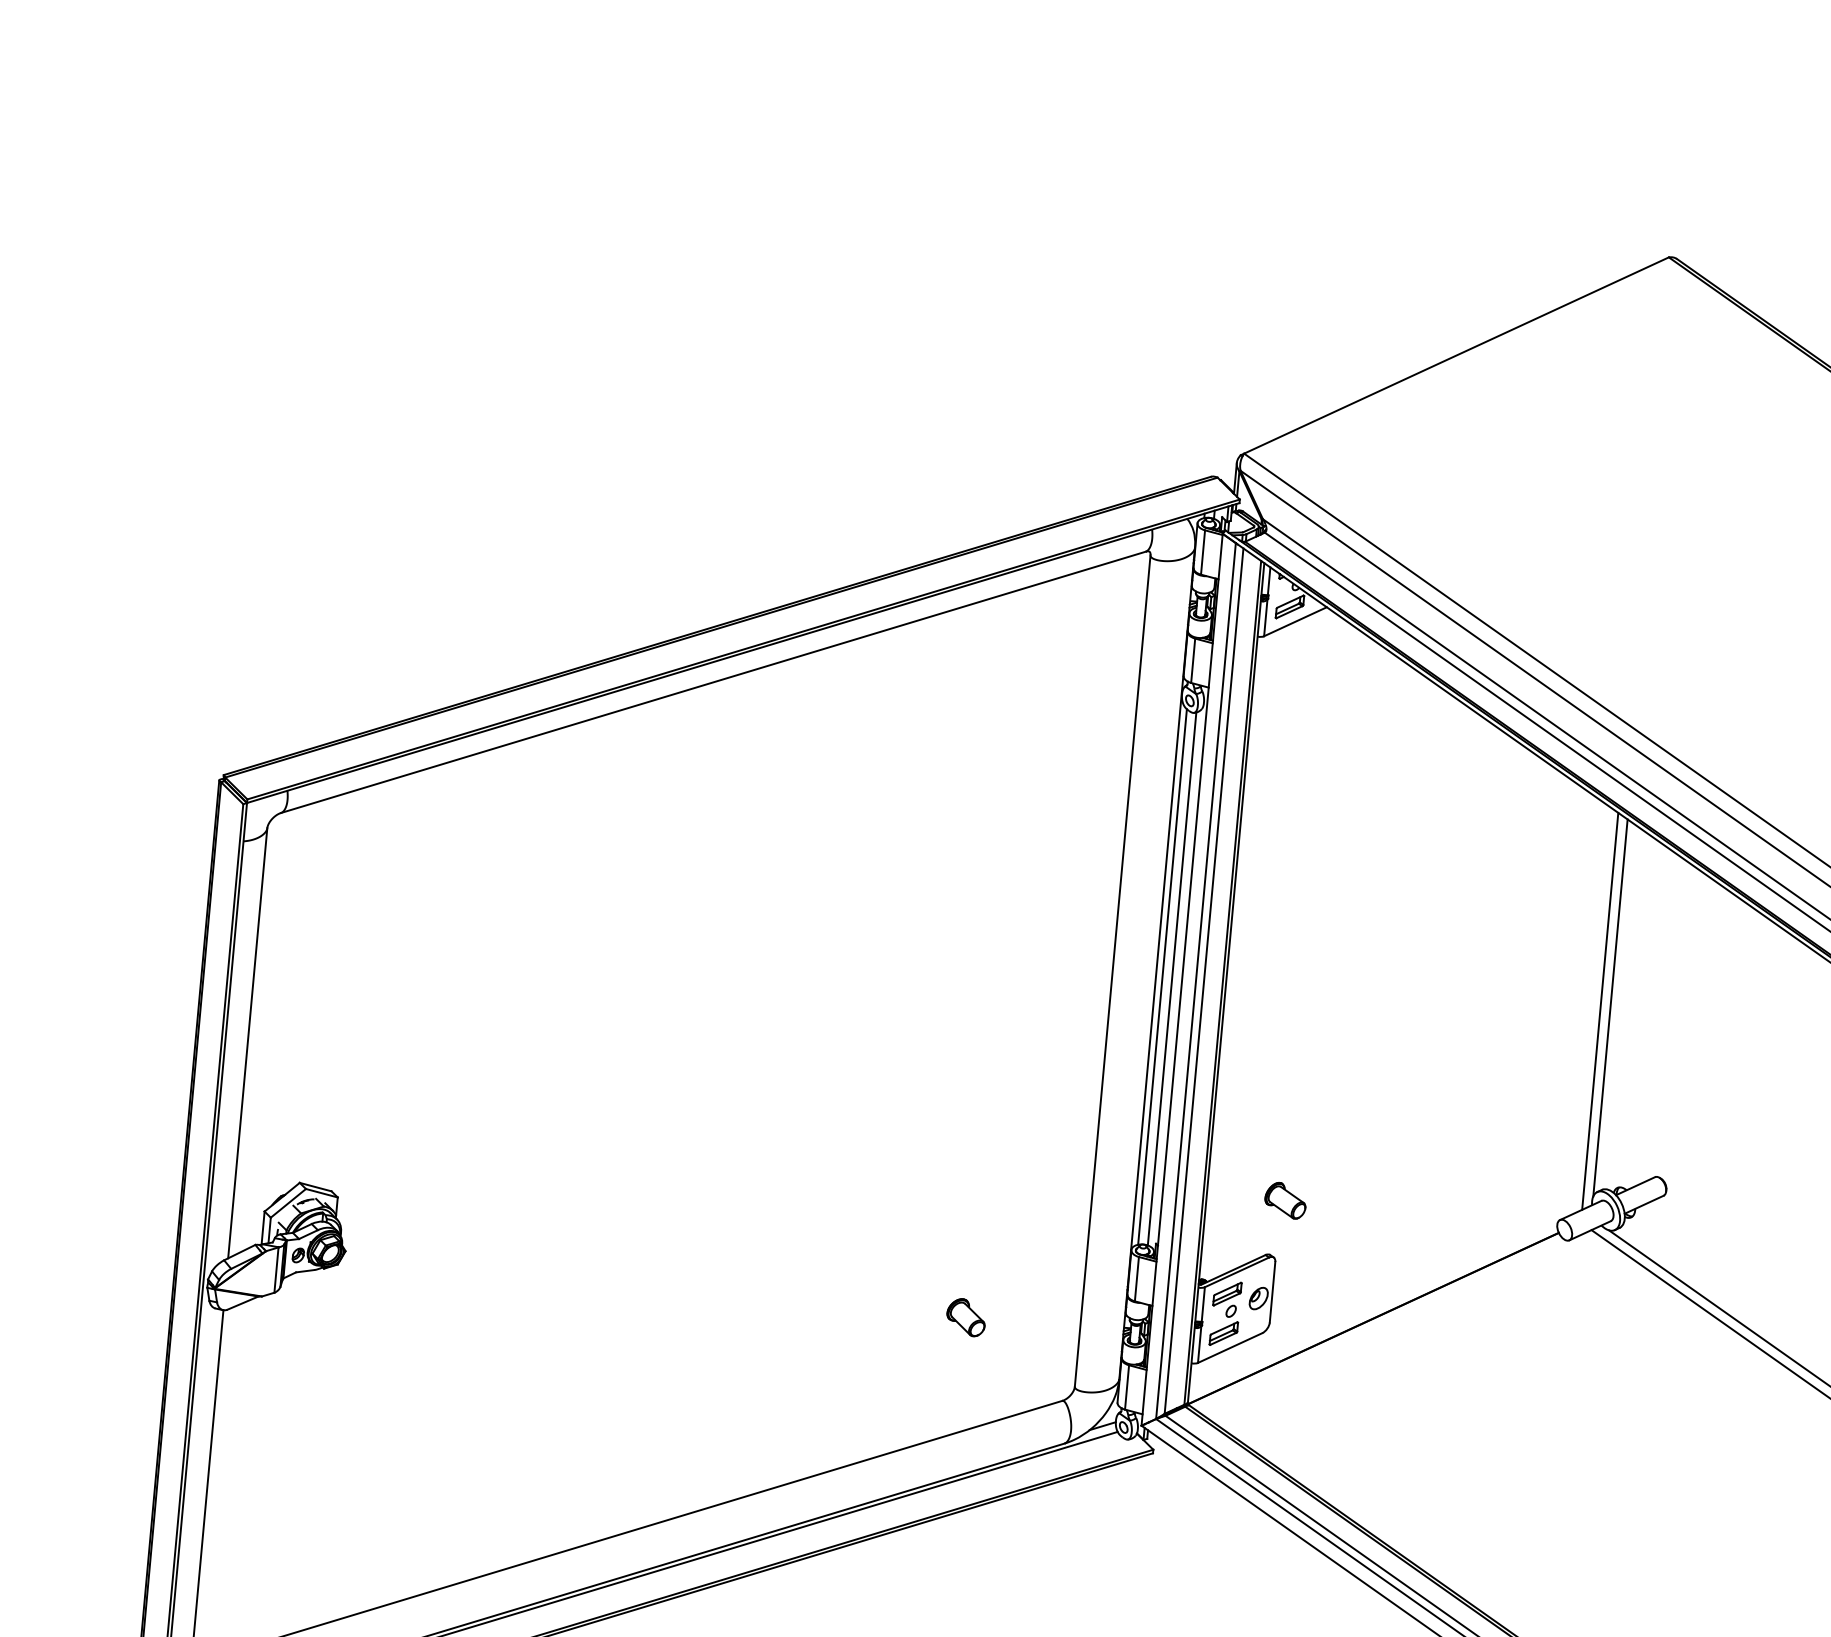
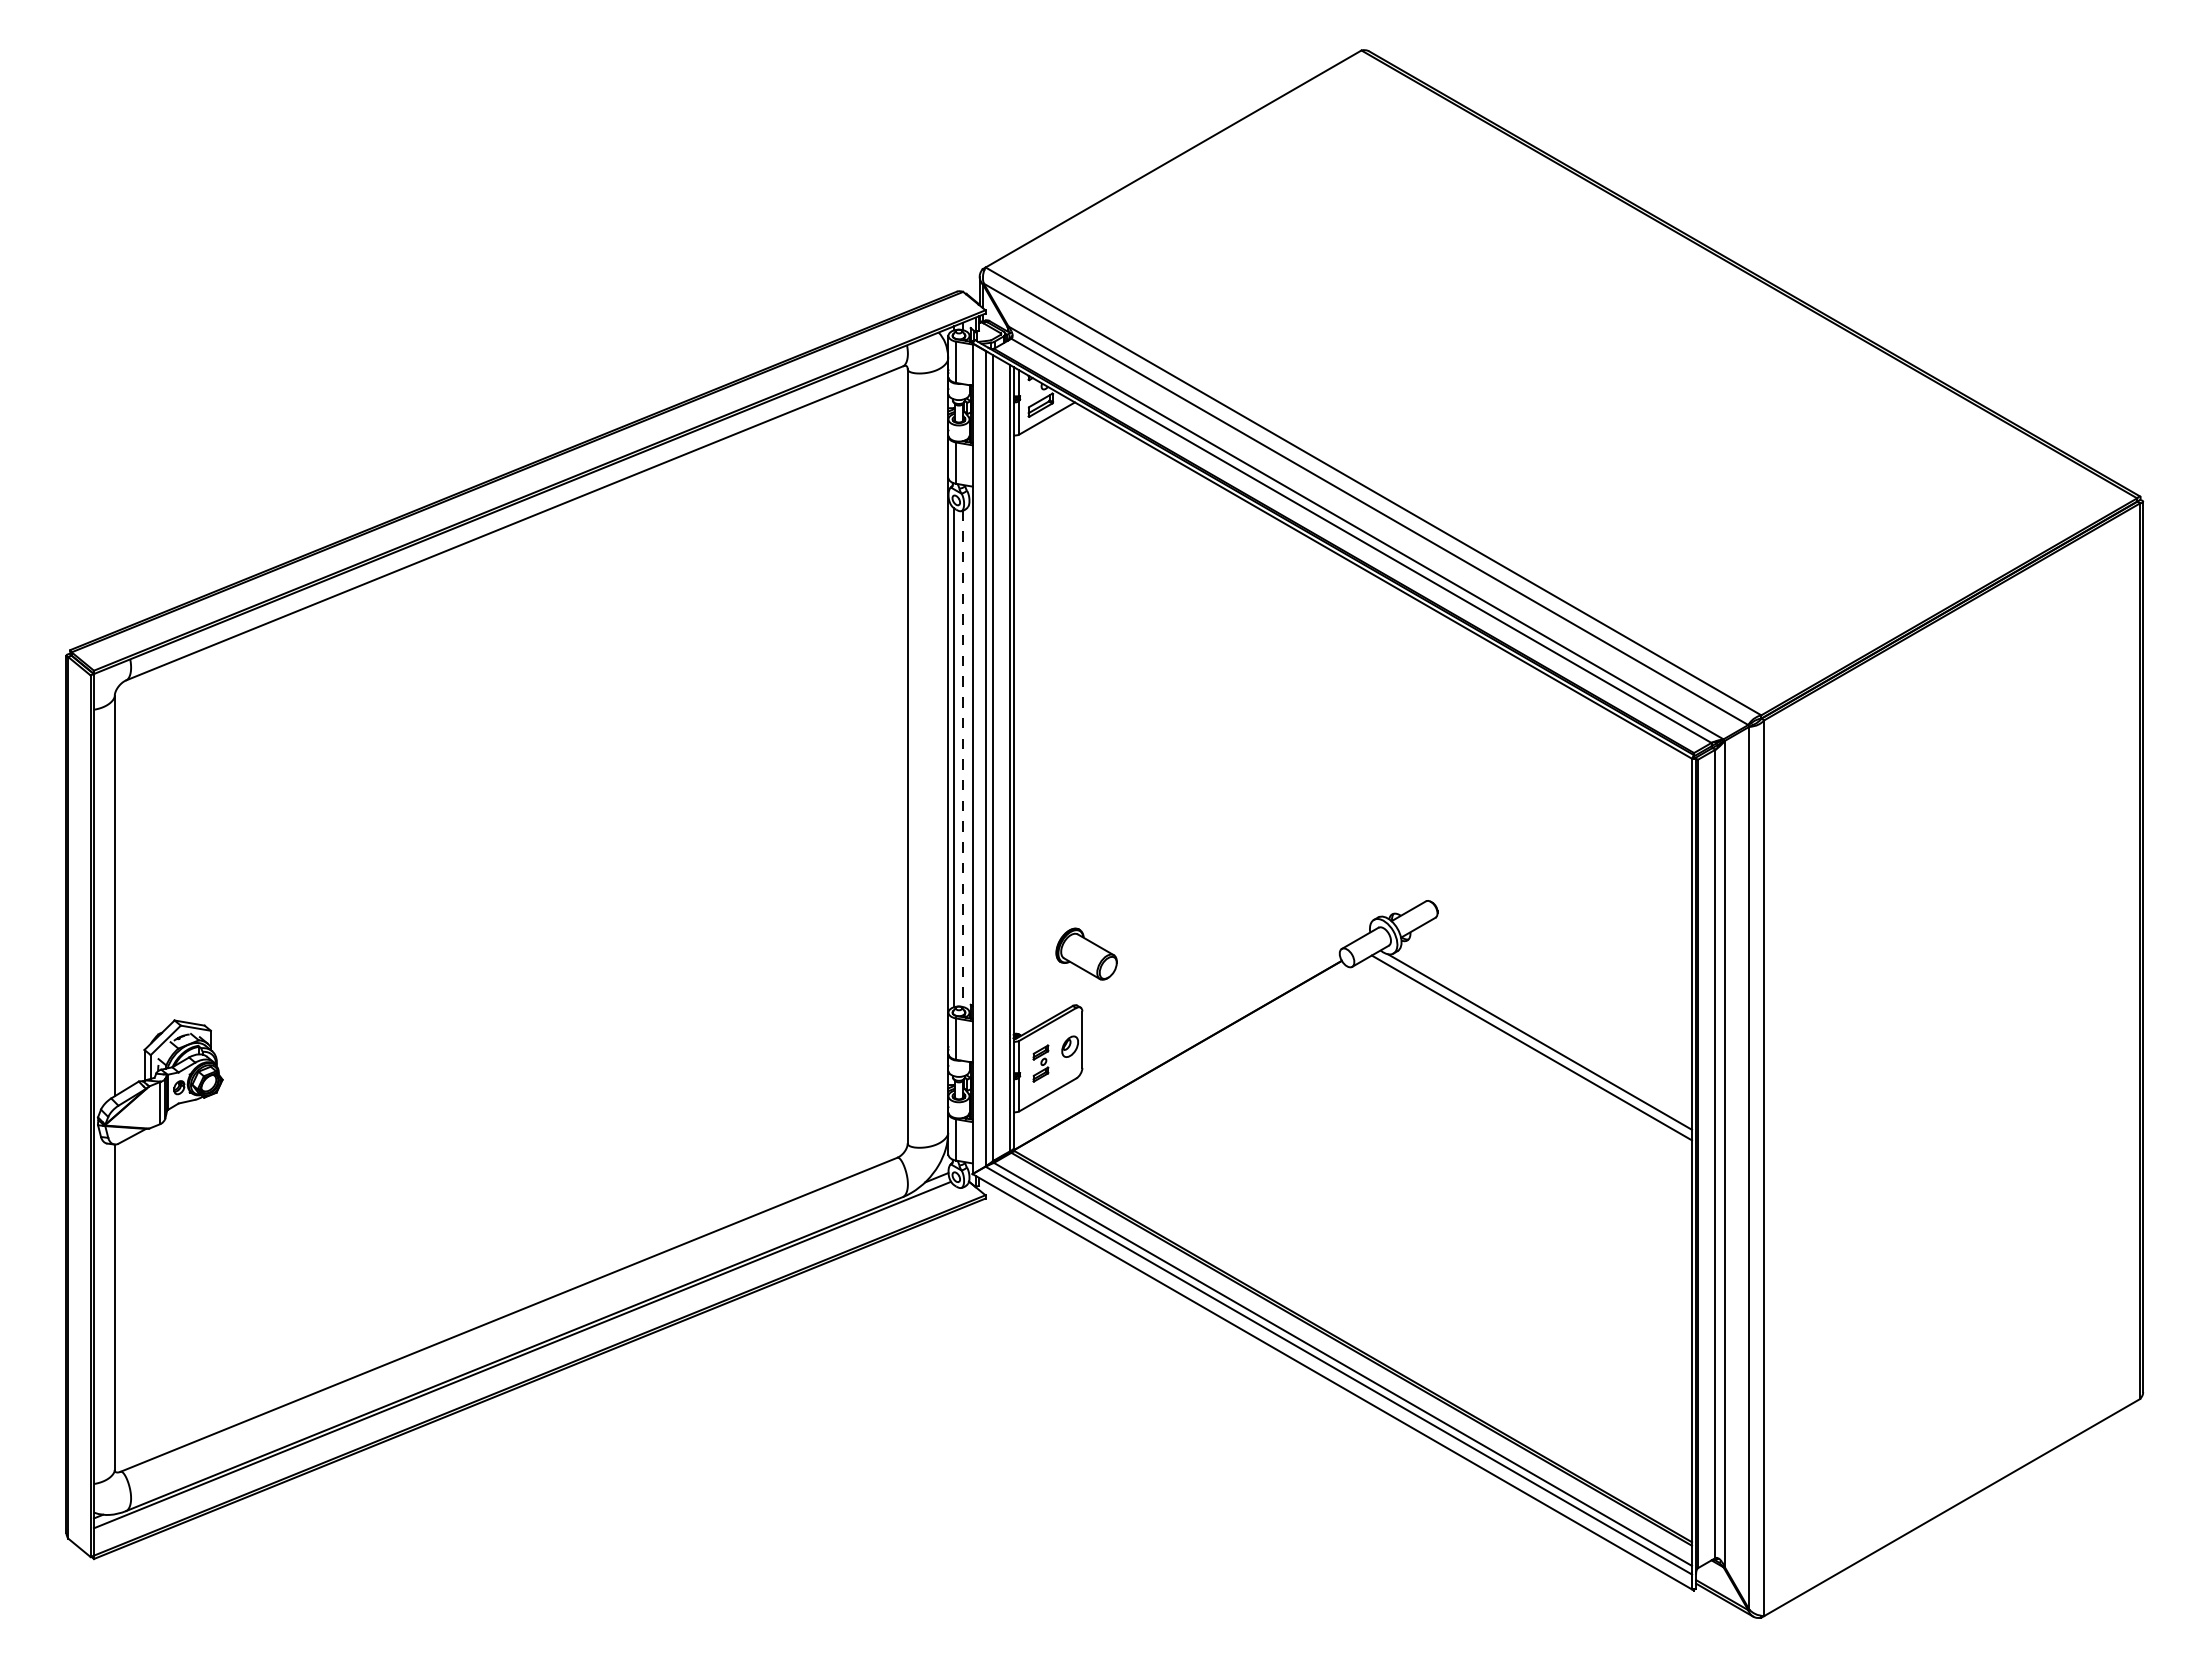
line: (1172, 979) -> (963, 759), solid -> dashed
line: (1610, 1007) -> (1370, 748), removed
line: (1600, 1011) -> (1361, 752), removed
part: (1285, 1200) -> (1086, 953), size x1.6
part: (1225, 1313) -> (1040, 1063), size x0.6
part: (966, 1317) -> (801, 1088), removed

